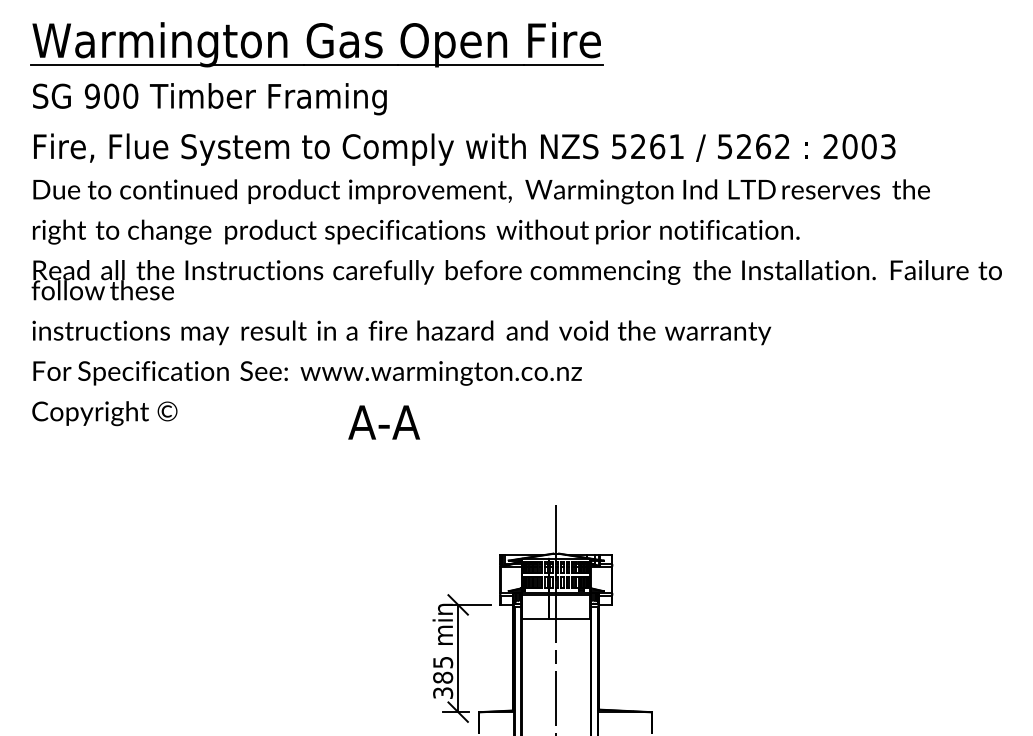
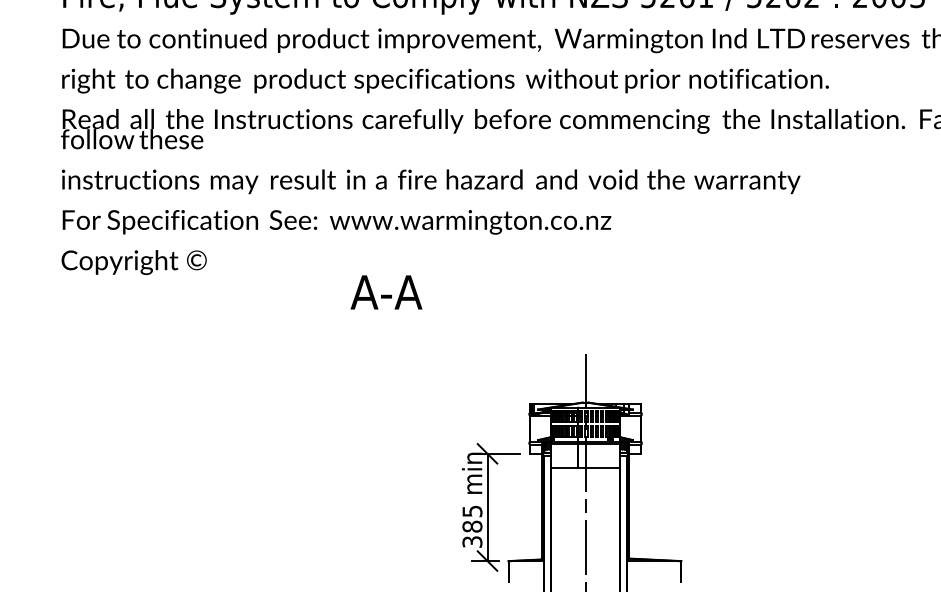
text: (384, 422) -> (386, 292), moved

